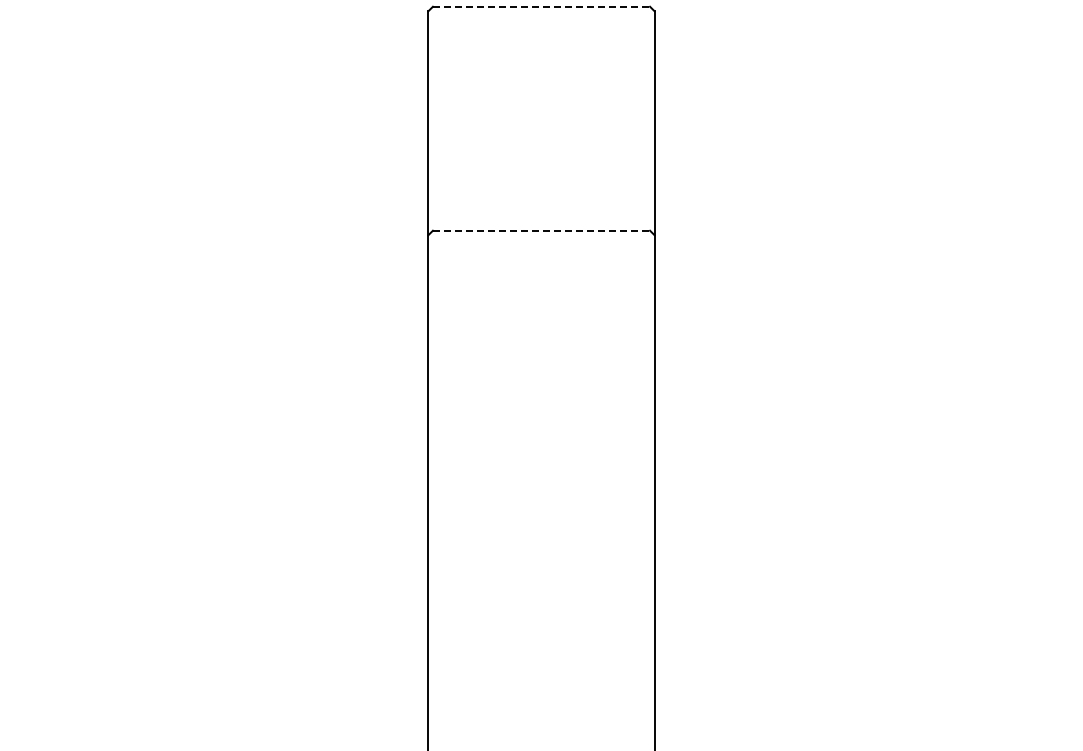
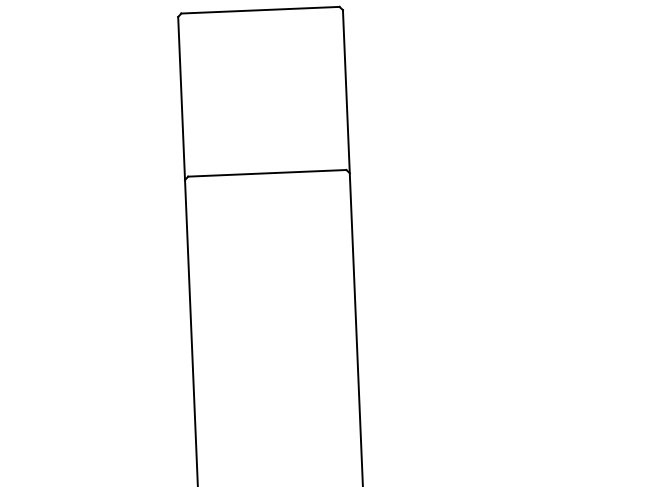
line: (541, 6) -> (260, 10), dashed -> solid
line: (541, 230) -> (267, 173), dashed -> solid

